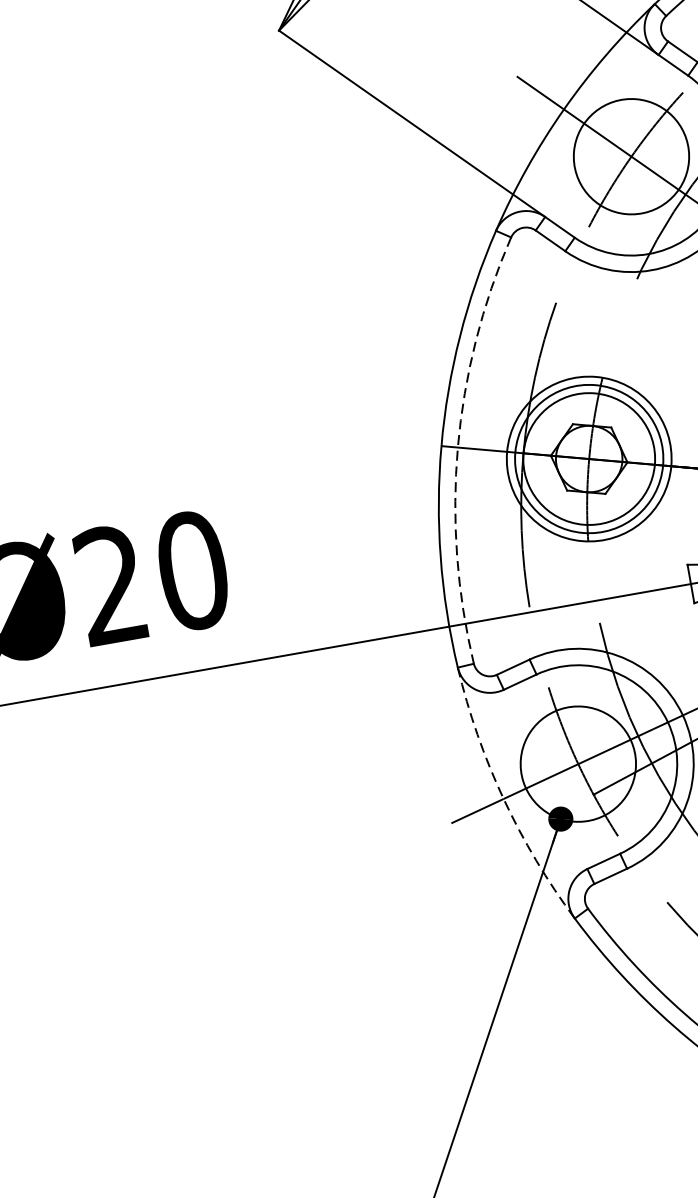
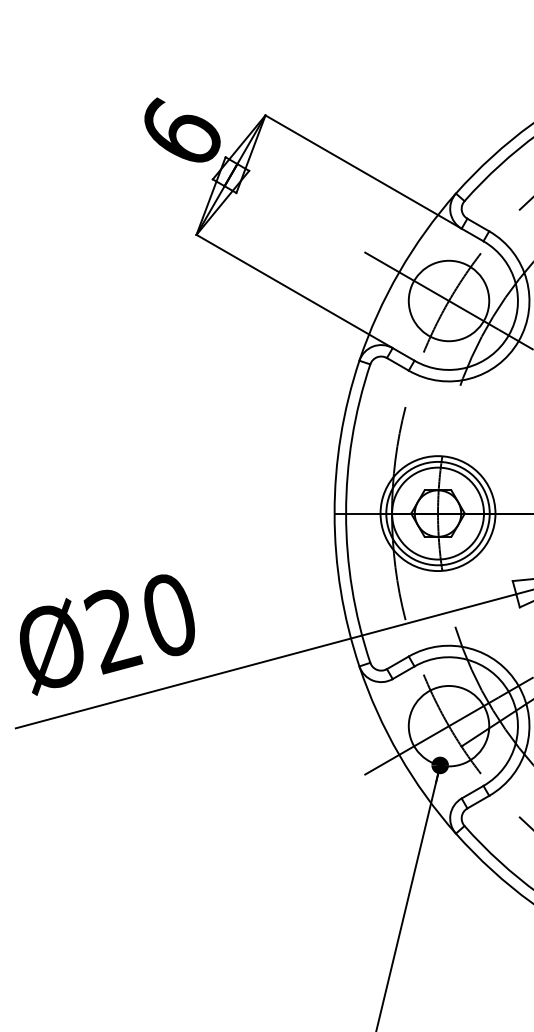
arc: (458, 447) -> (346, 513), dashed -> solid
arc: (504, 798) -> (399, 754), dashed -> solid

